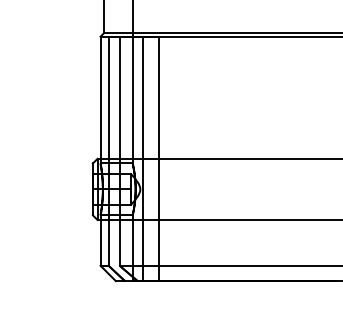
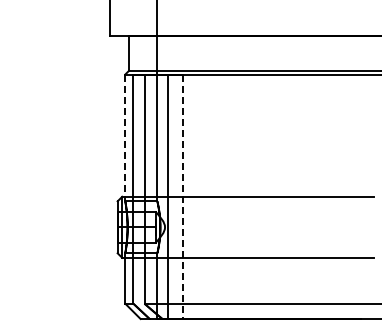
line: (100, 100) -> (125, 138), solid -> dashed
line: (158, 159) -> (183, 197), solid -> dashed

